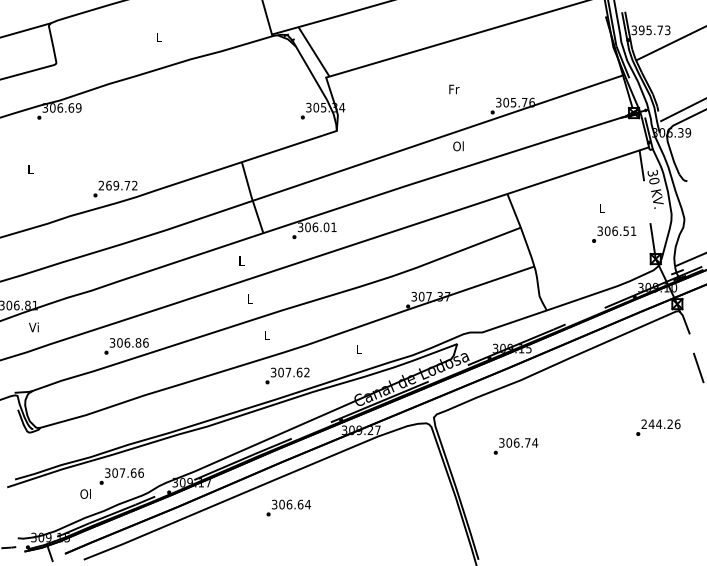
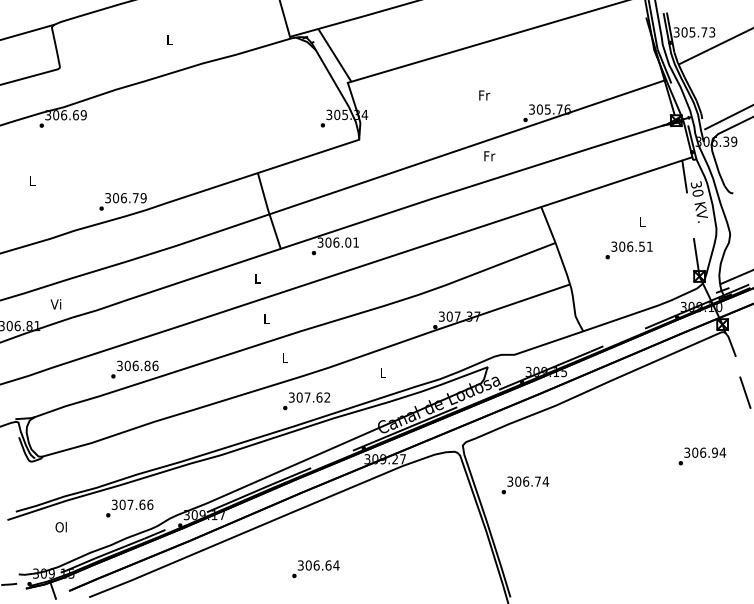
text: (641, 30) -> (684, 32), 395.73 -> 305.73
text: (458, 145) -> (489, 155), Ol -> Fr
text: (117, 186) -> (125, 198), 269.72 -> 306.79
text: (613, 234) -> (628, 250), moved
text: (33, 327) -> (55, 304), moved
text: (660, 424) -> (704, 452), 244.26 -> 306.94
text: (516, 446) -> (525, 485), moved
text: (85, 493) -> (60, 526), moved
text: (288, 507) -> (315, 568), moved

